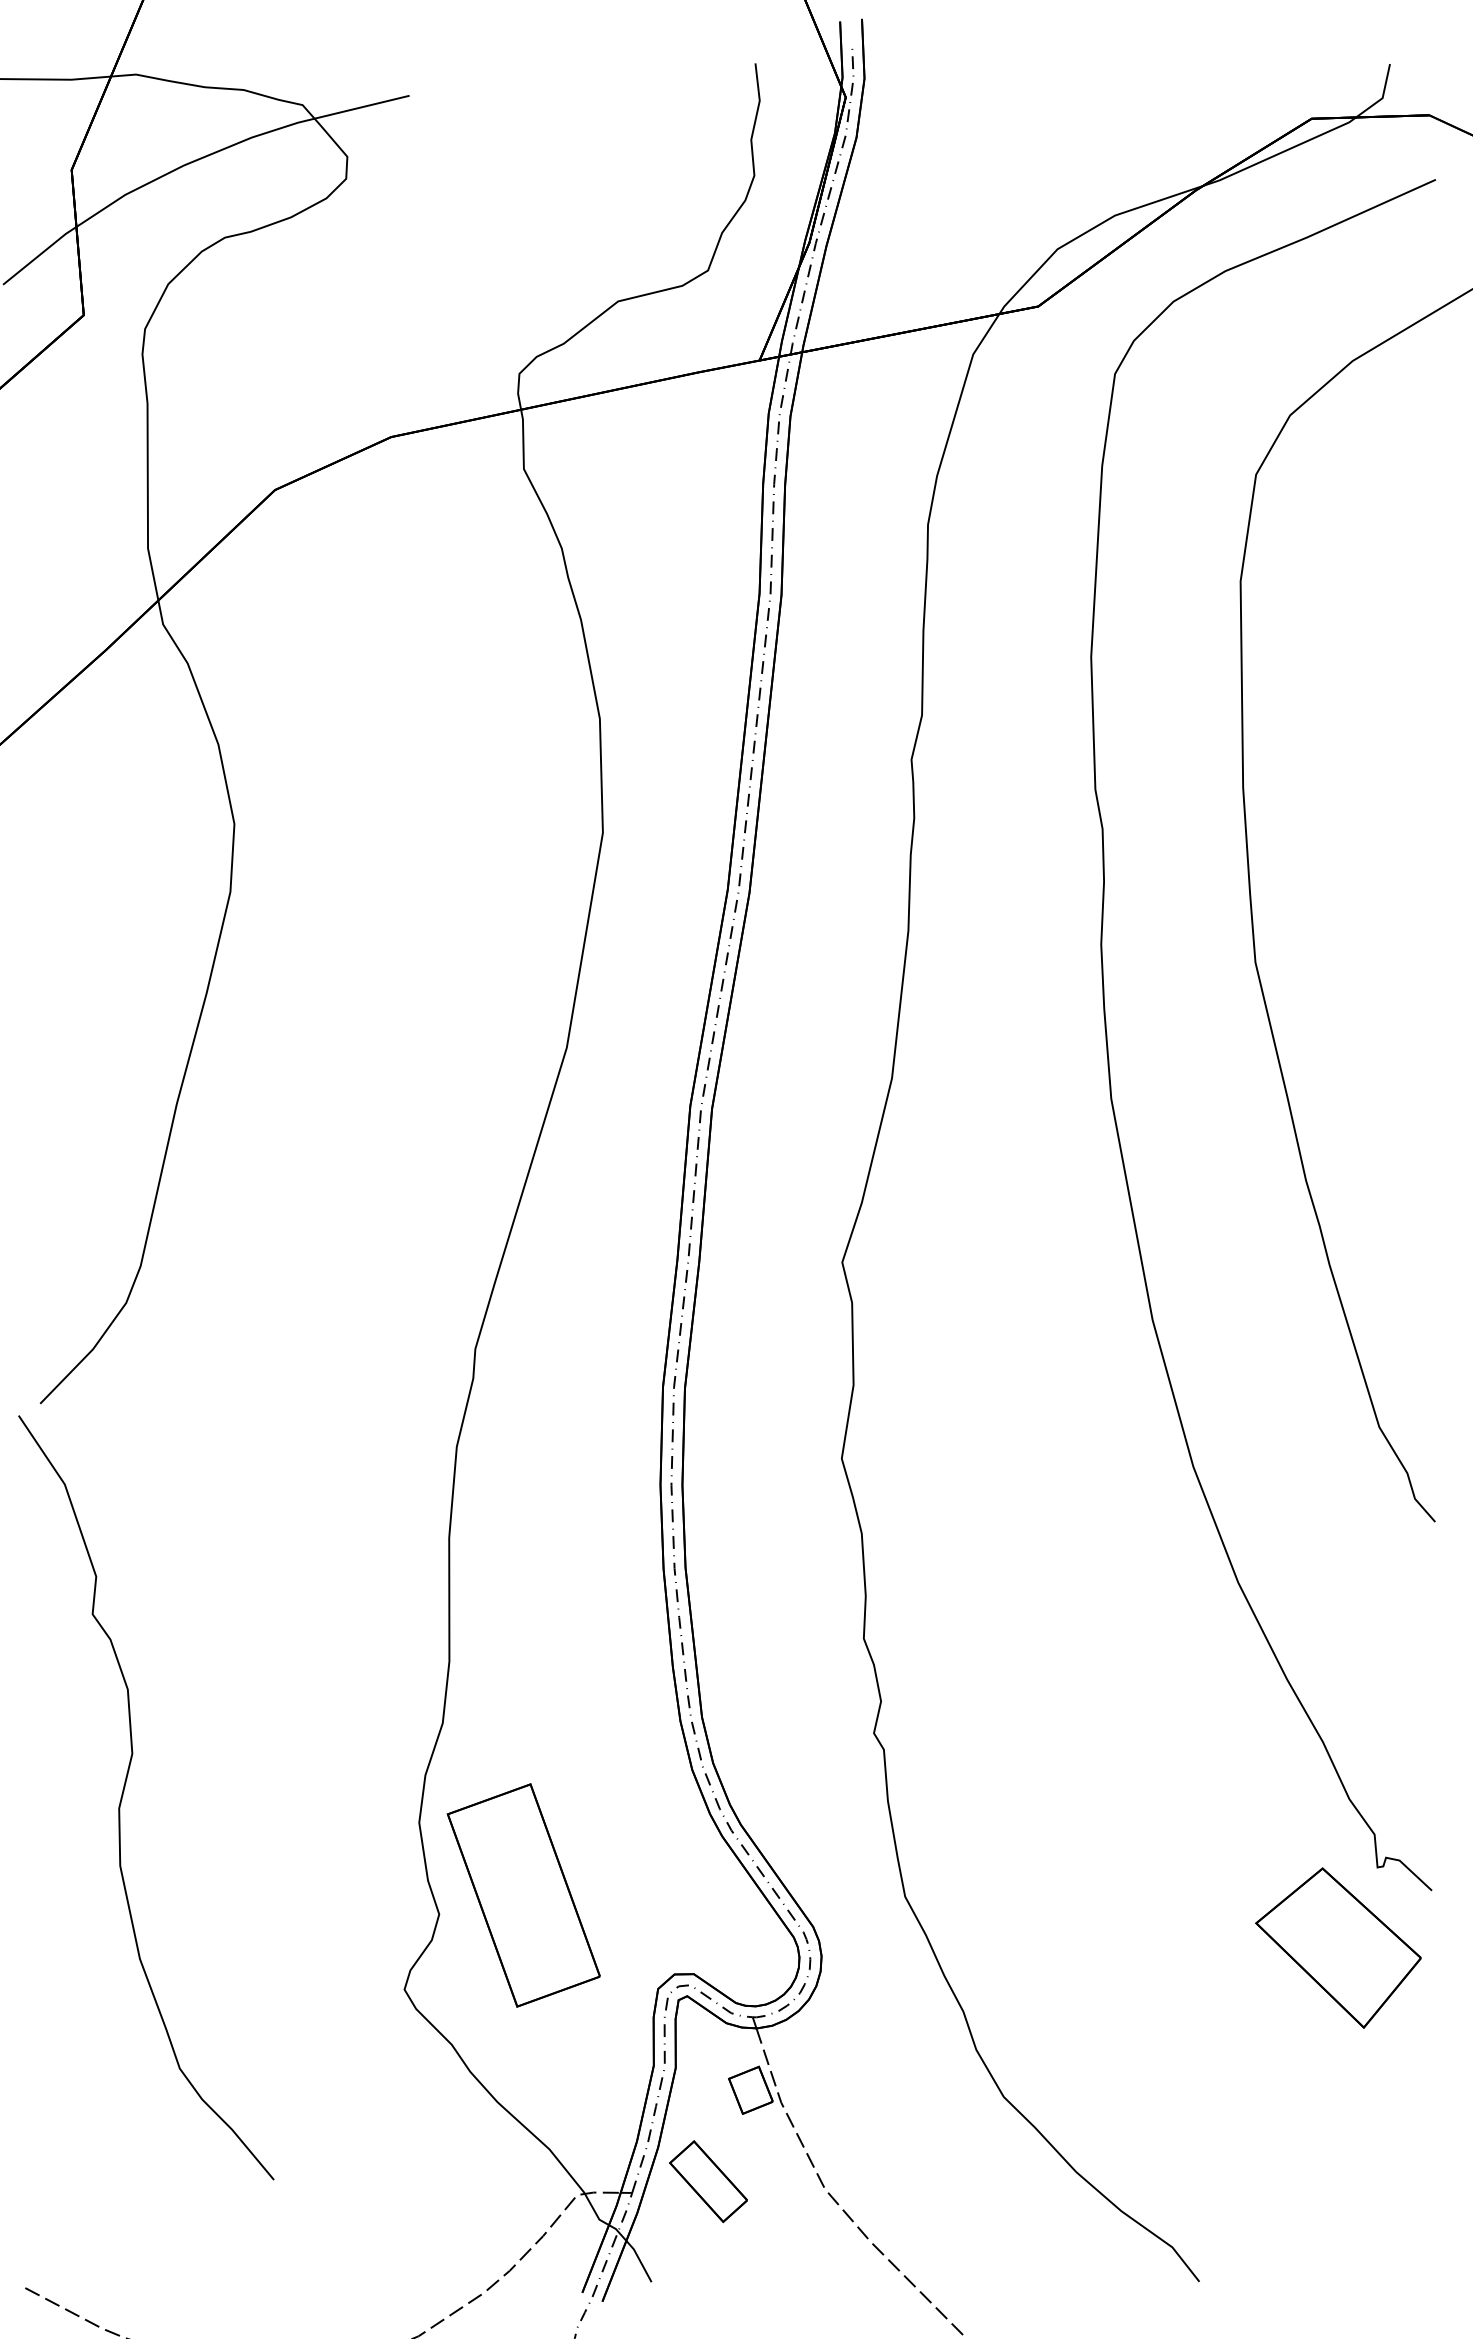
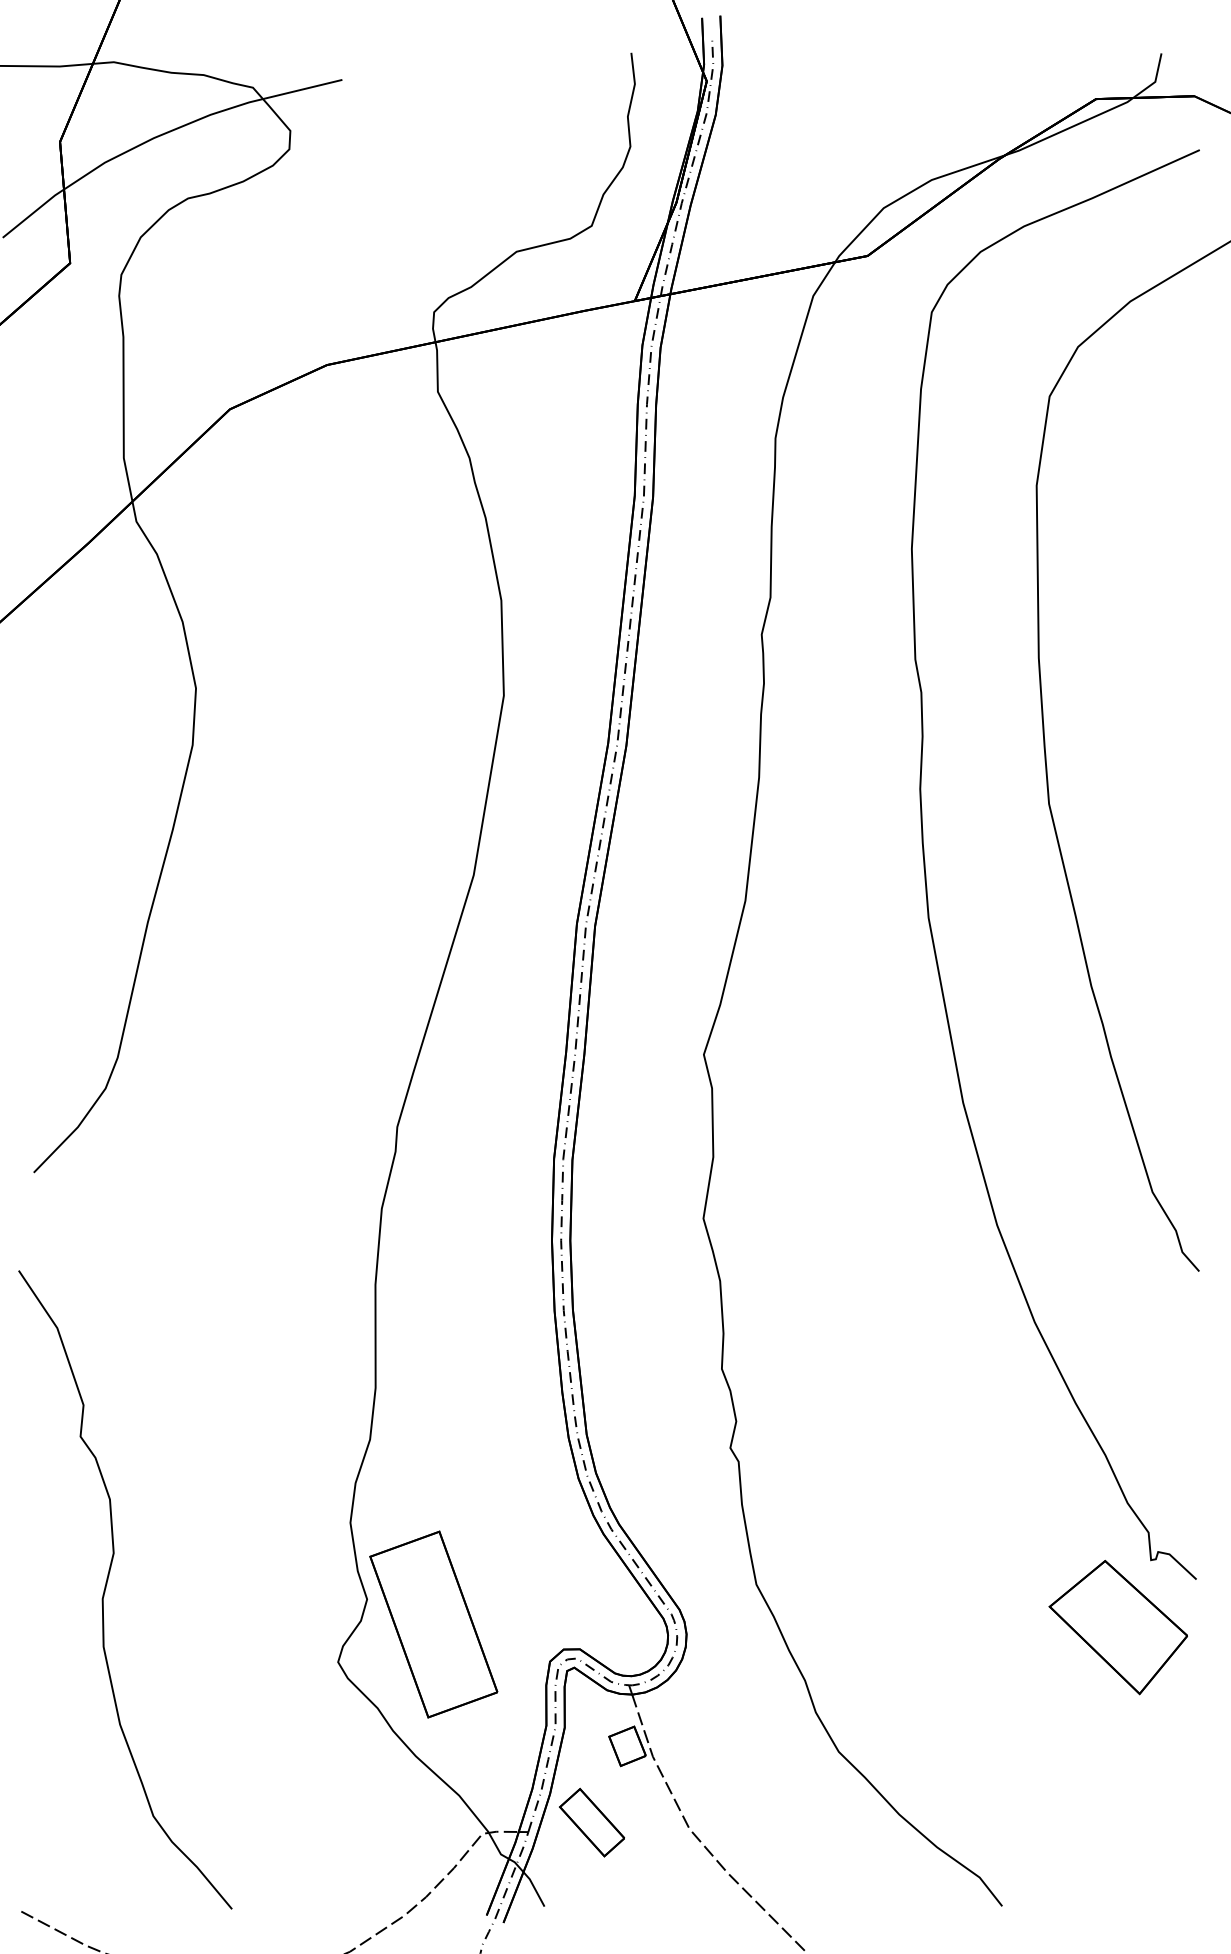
curve: (124, 1791) -> (107, 1584), moved
part: (523, 1895) -> (433, 1624), moved

